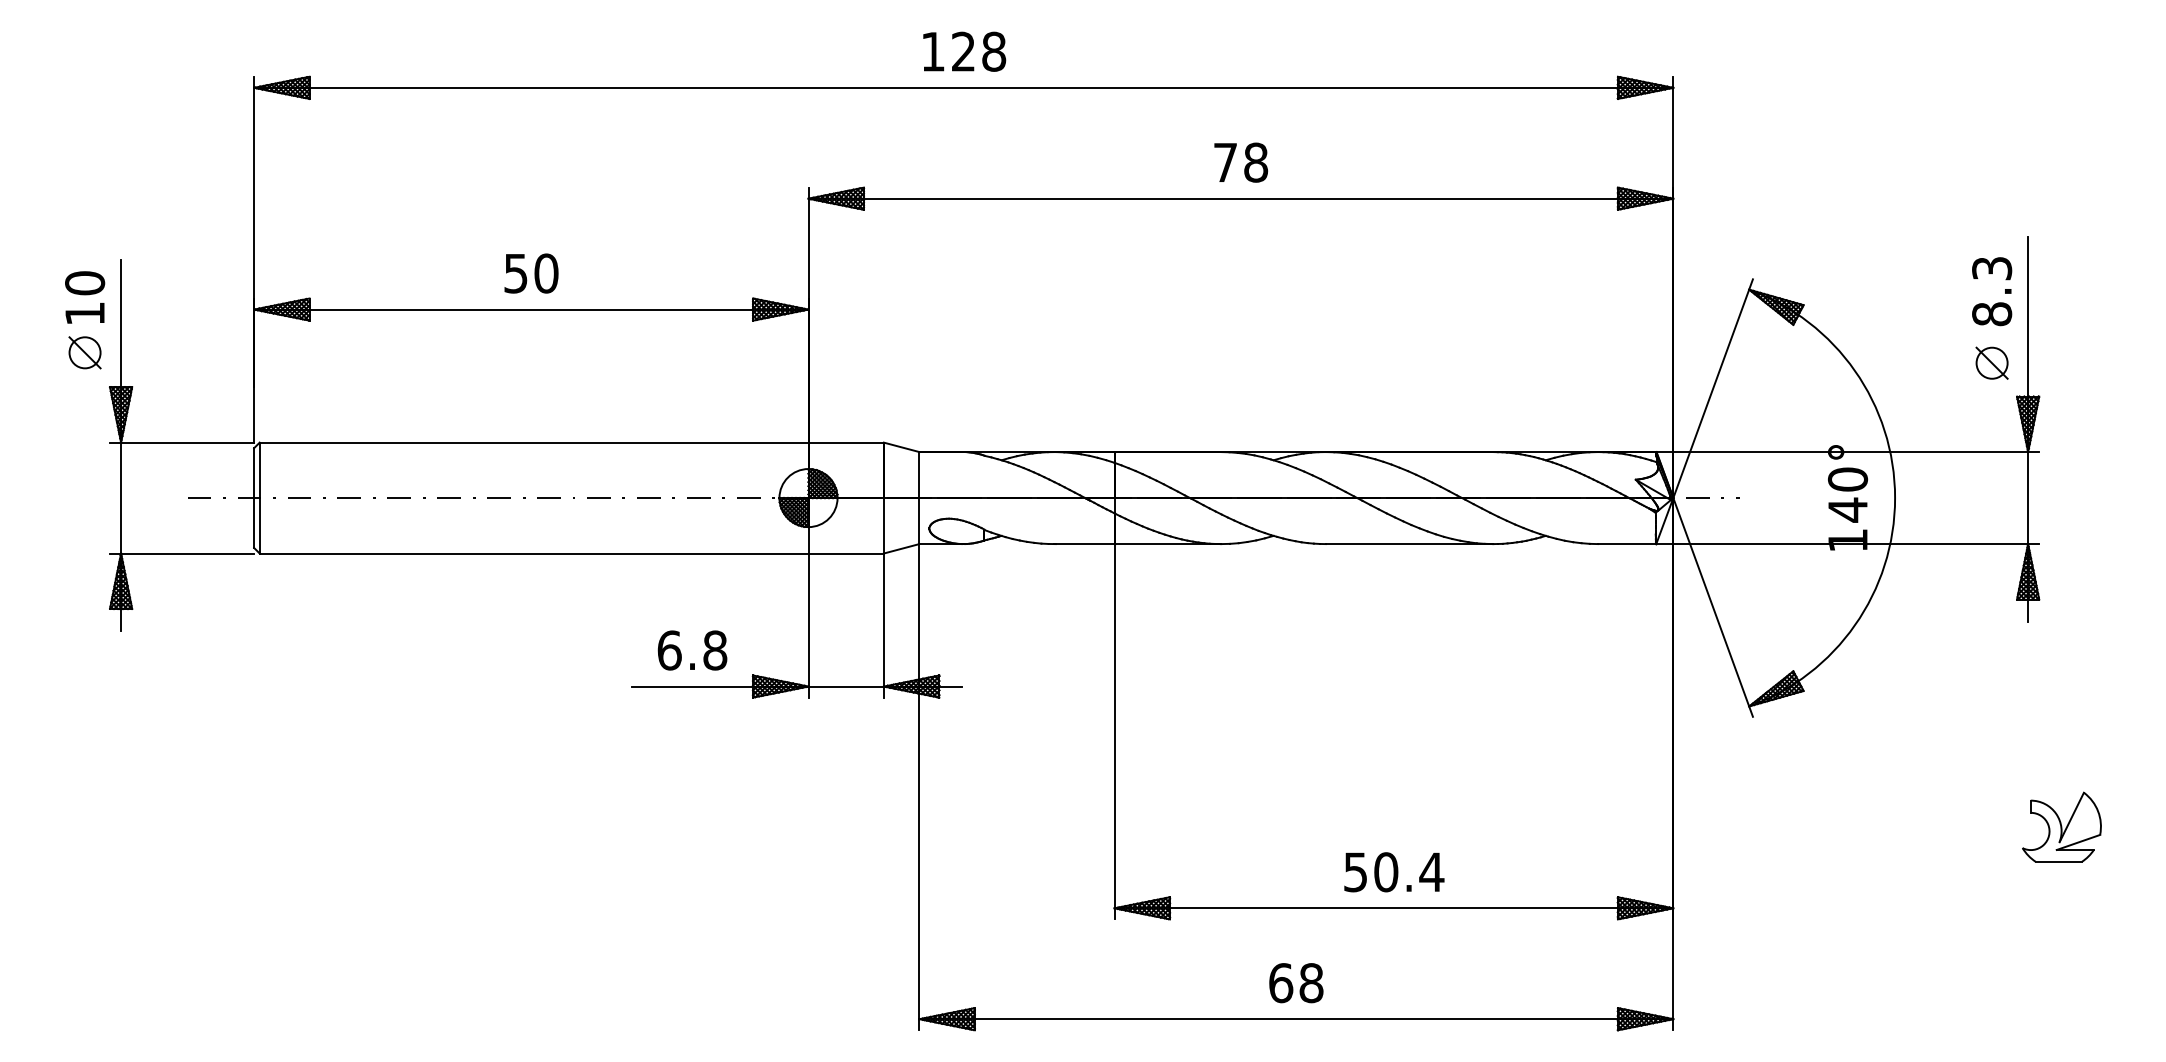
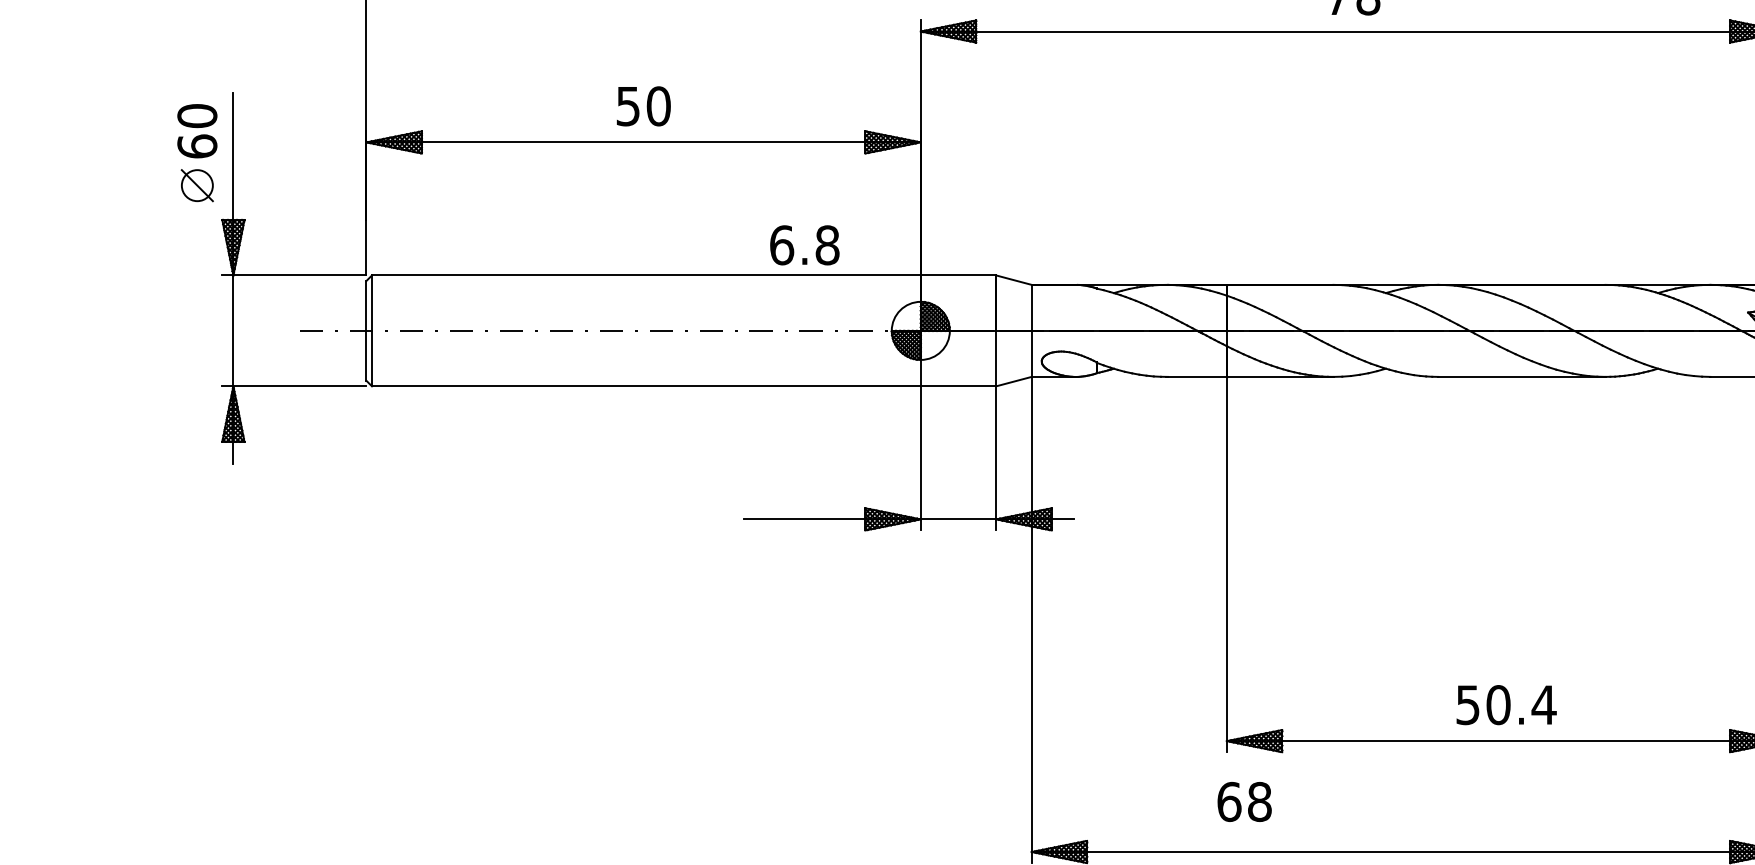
text: (85, 313) -> (197, 146), 10 -> 60
text: (692, 650) -> (804, 245), moved
text: (1296, 983) -> (1244, 802), moved

